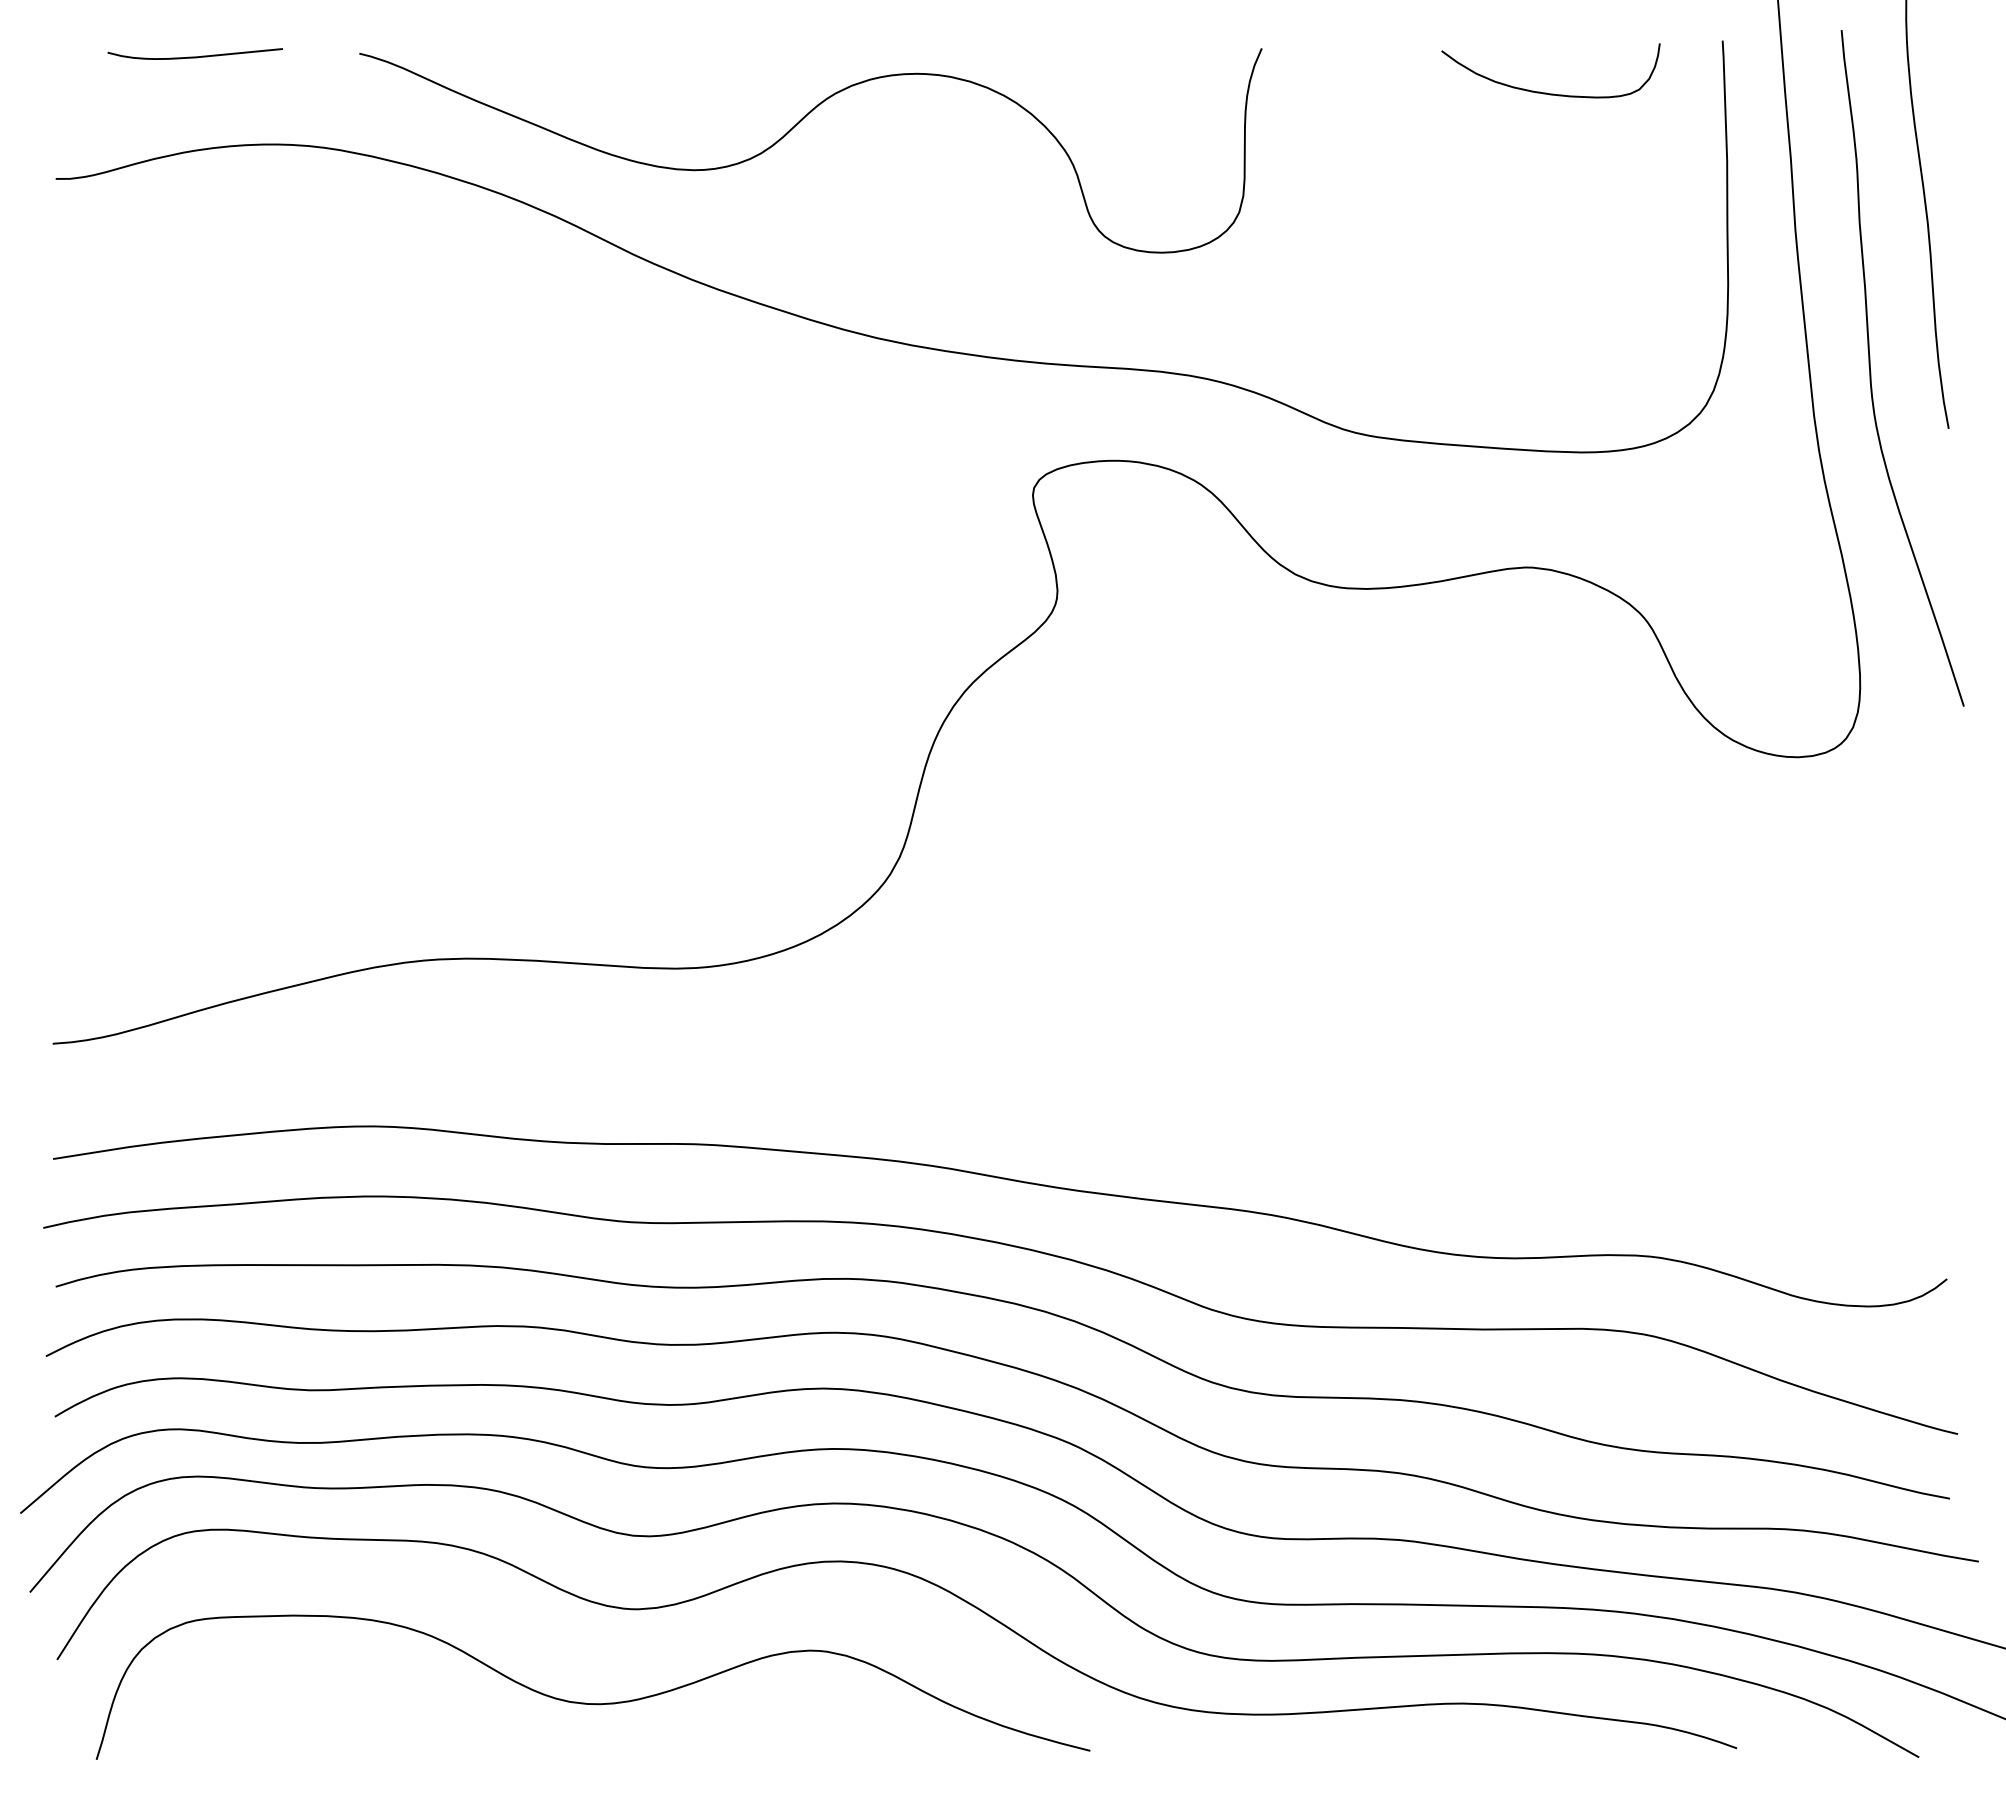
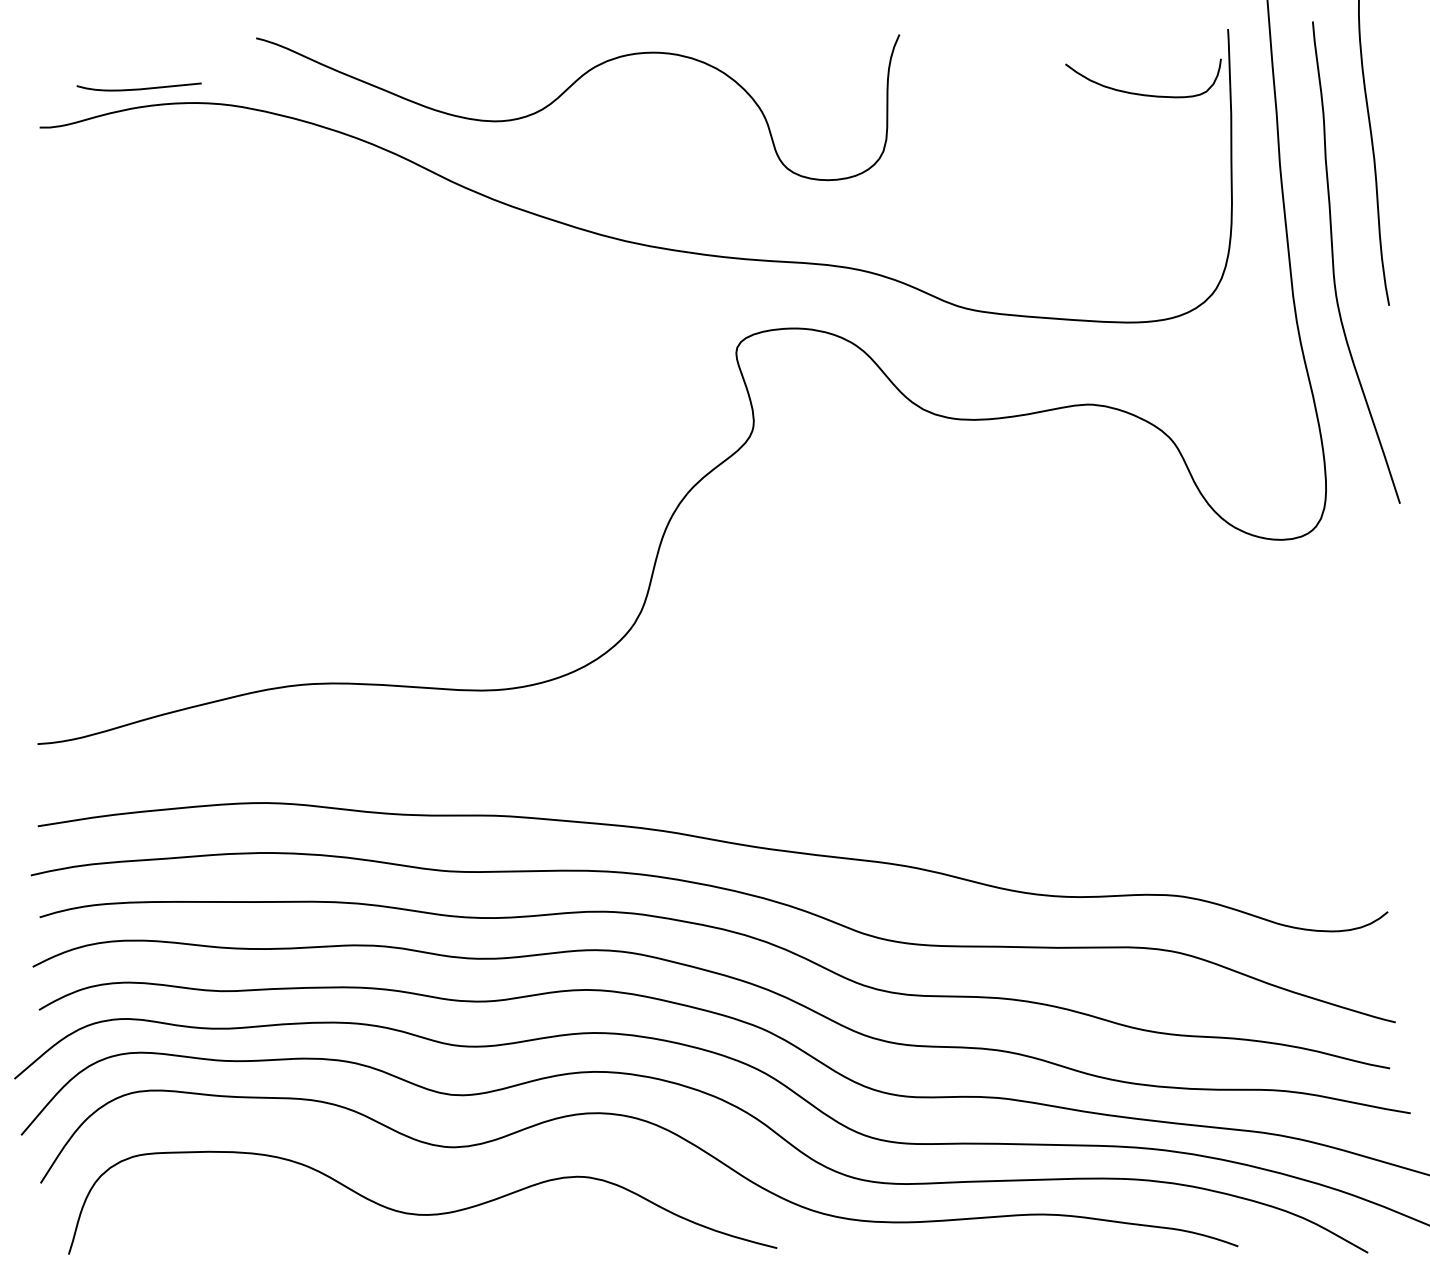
curve: (194, 56) -> (138, 88), moved
curve: (1546, 92) -> (1140, 93), moved

